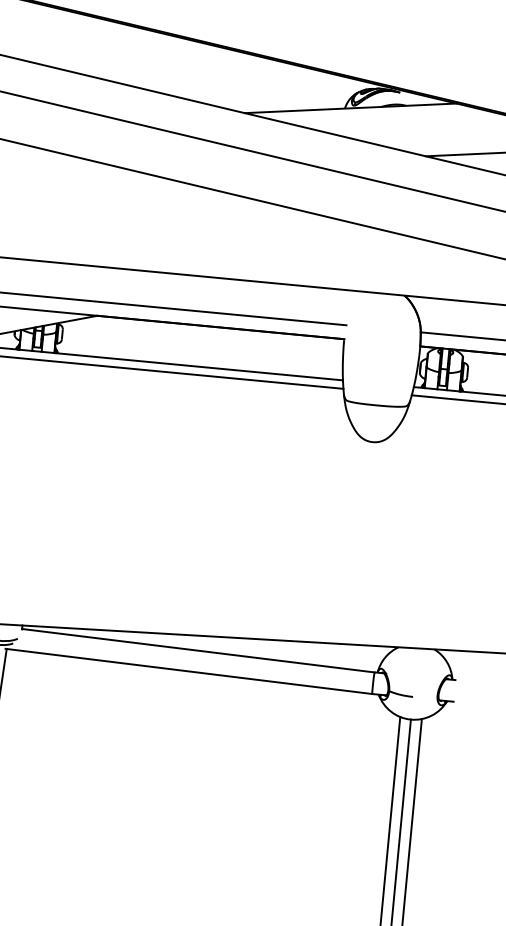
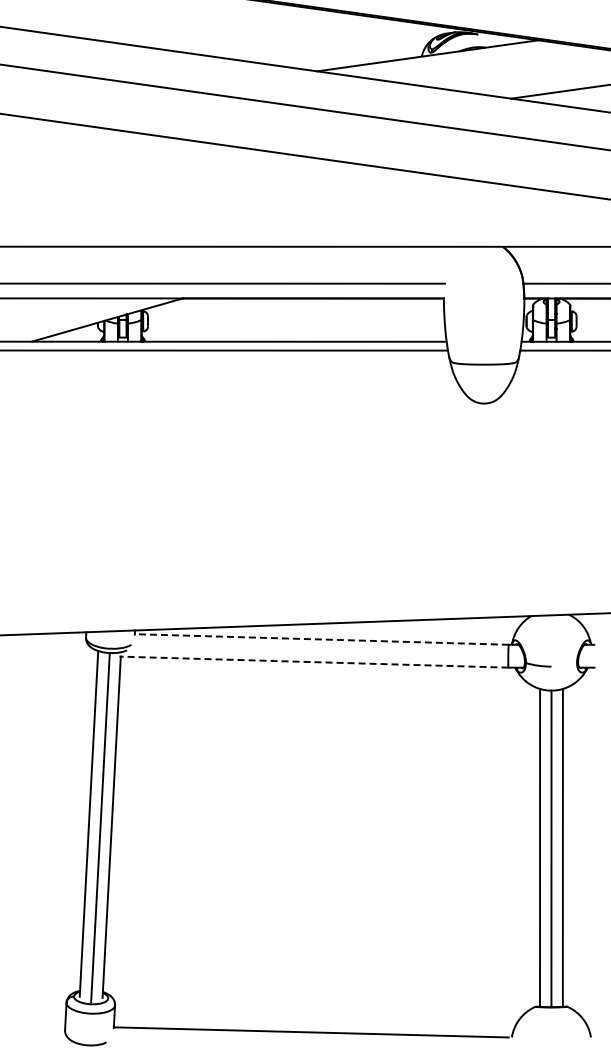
line: (198, 650) -> (321, 639), solid -> dashed
line: (188, 671) -> (313, 662), solid -> dashed

